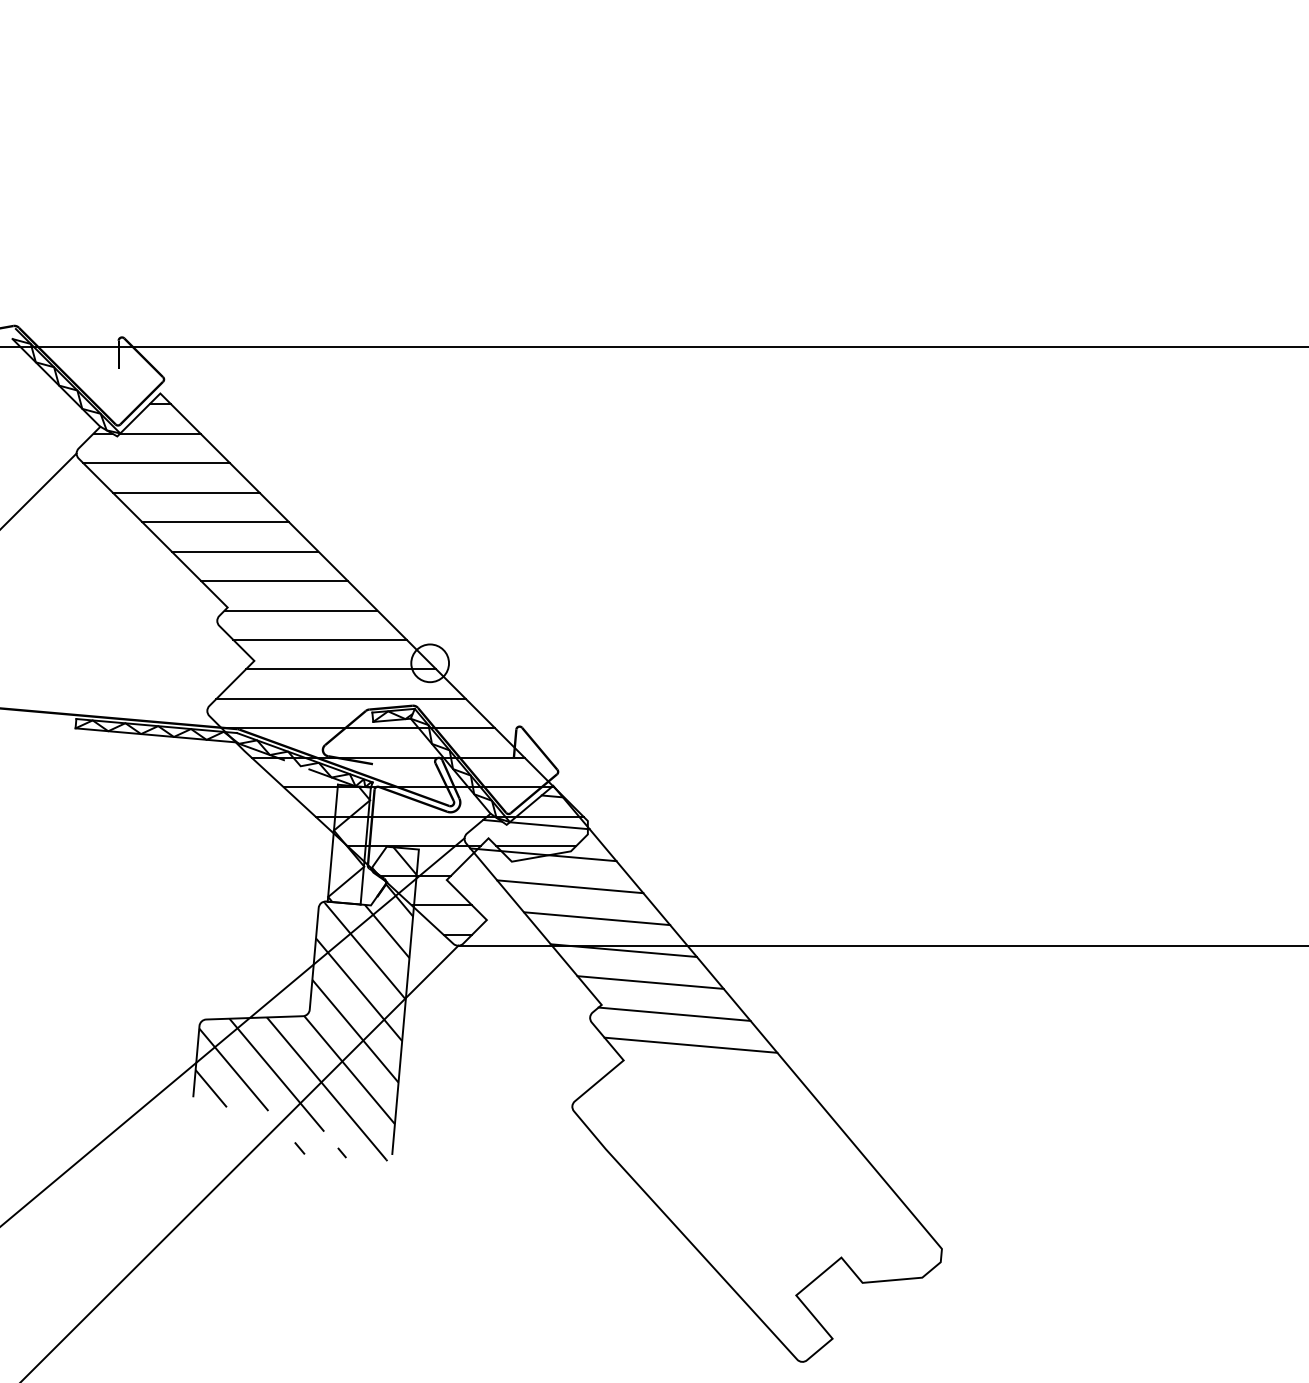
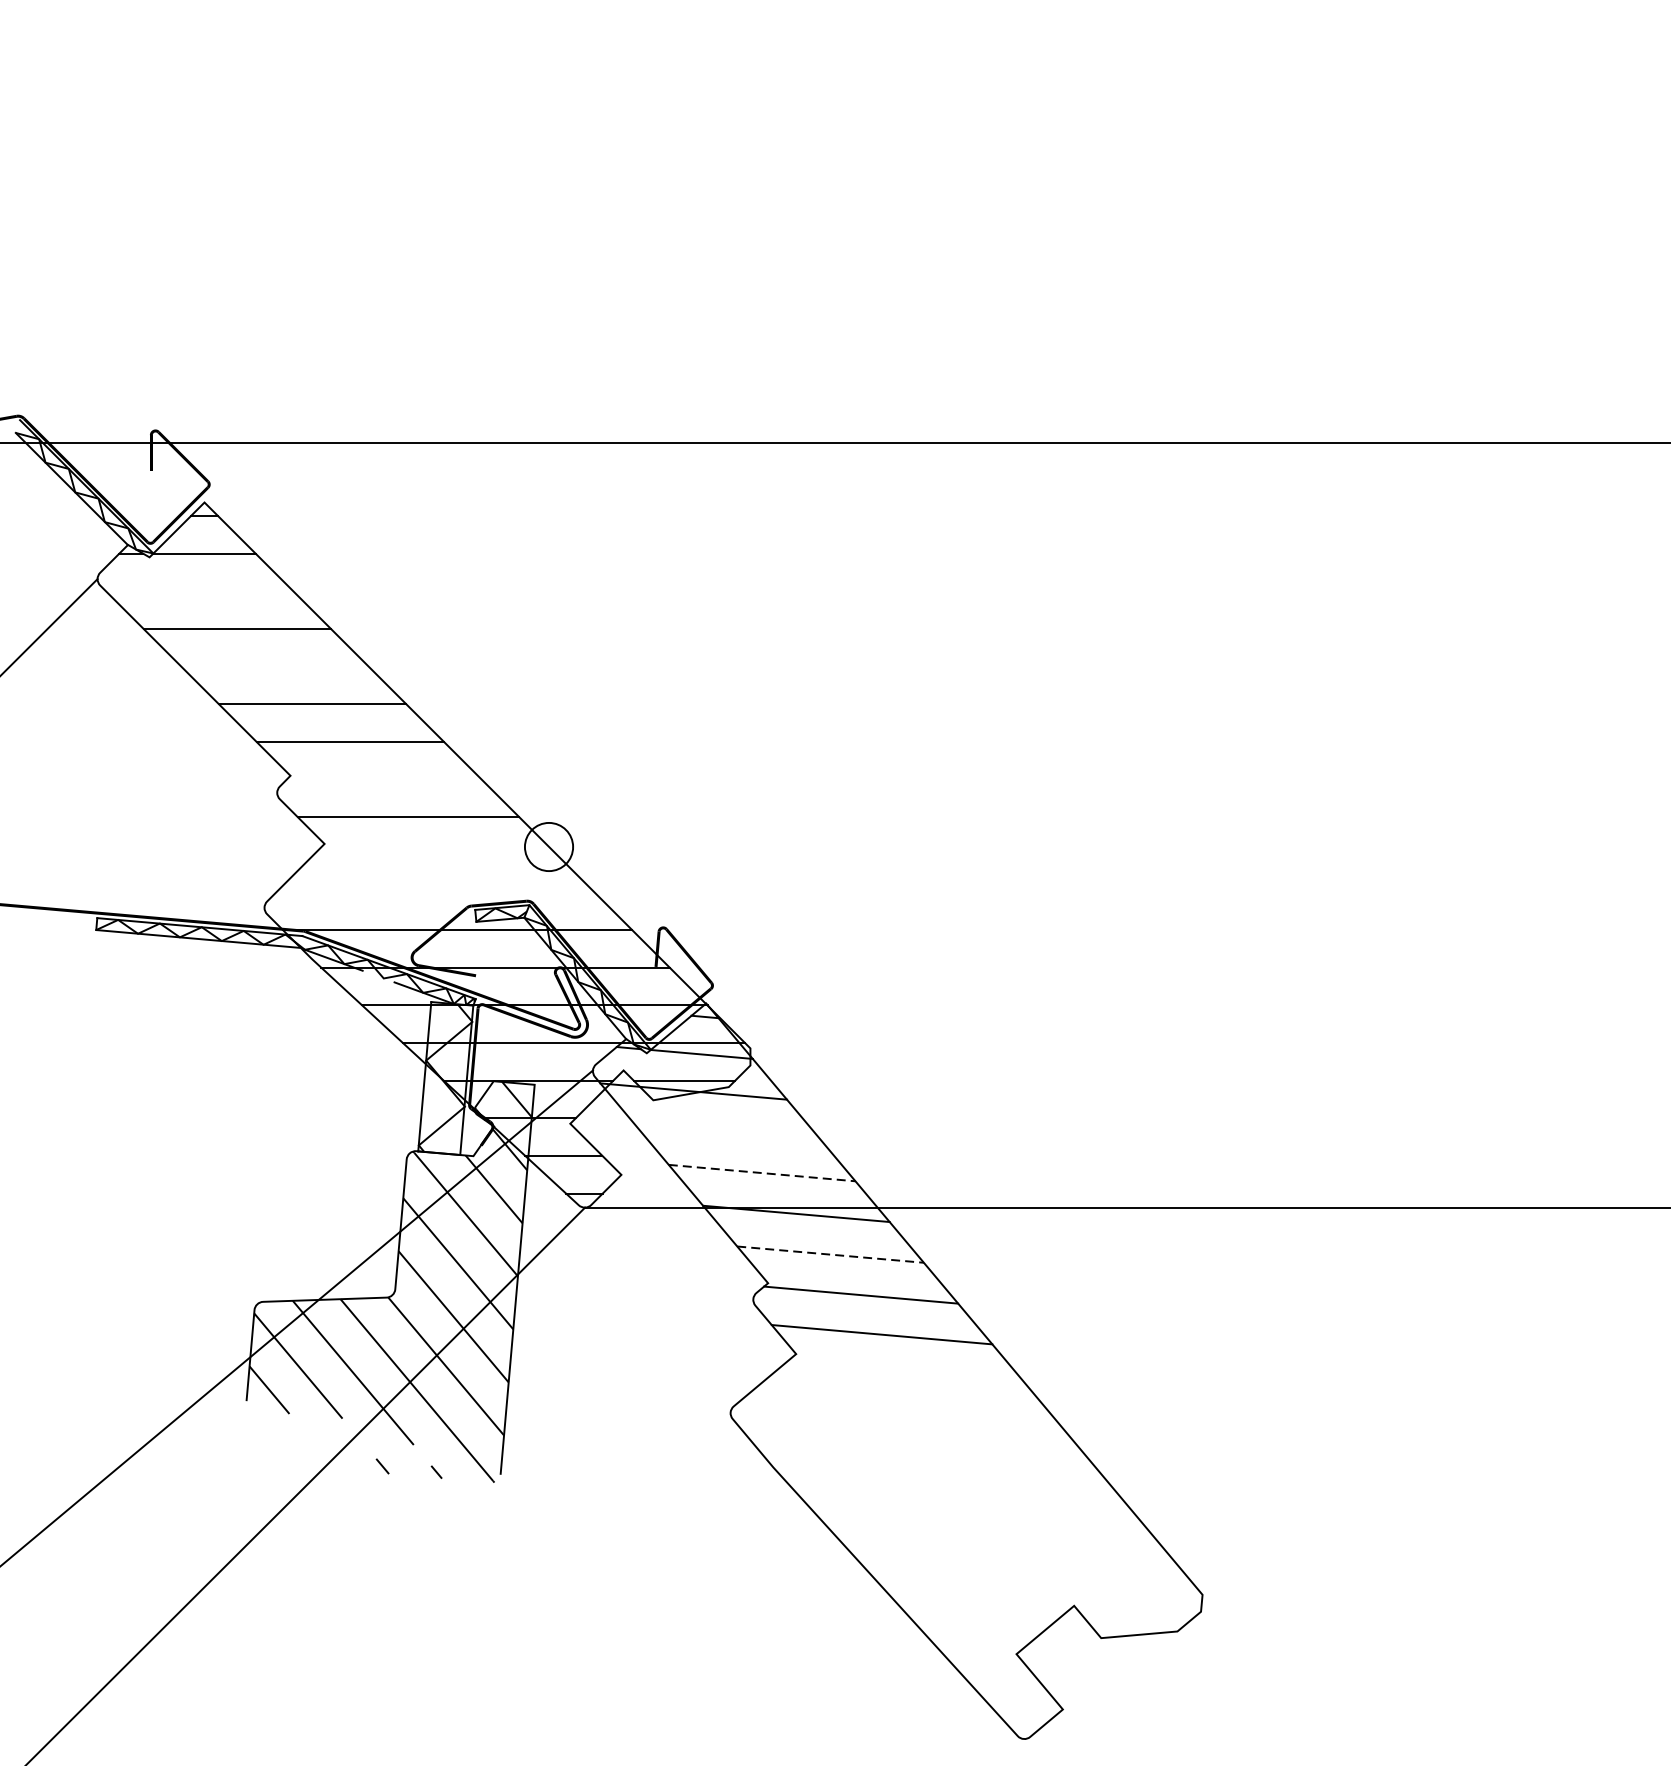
line: (156, 463) -> (199, 591), removed
line: (215, 522) -> (274, 667), removed
line: (300, 610) -> (383, 779), removed
line: (340, 669) -> (434, 854), removed
line: (340, 698) -> (434, 891), removed
line: (570, 886) -> (728, 1131), removed
line: (597, 918) -> (762, 1172), solid -> dashed
line: (651, 982) -> (831, 1254), solid -> dashed

